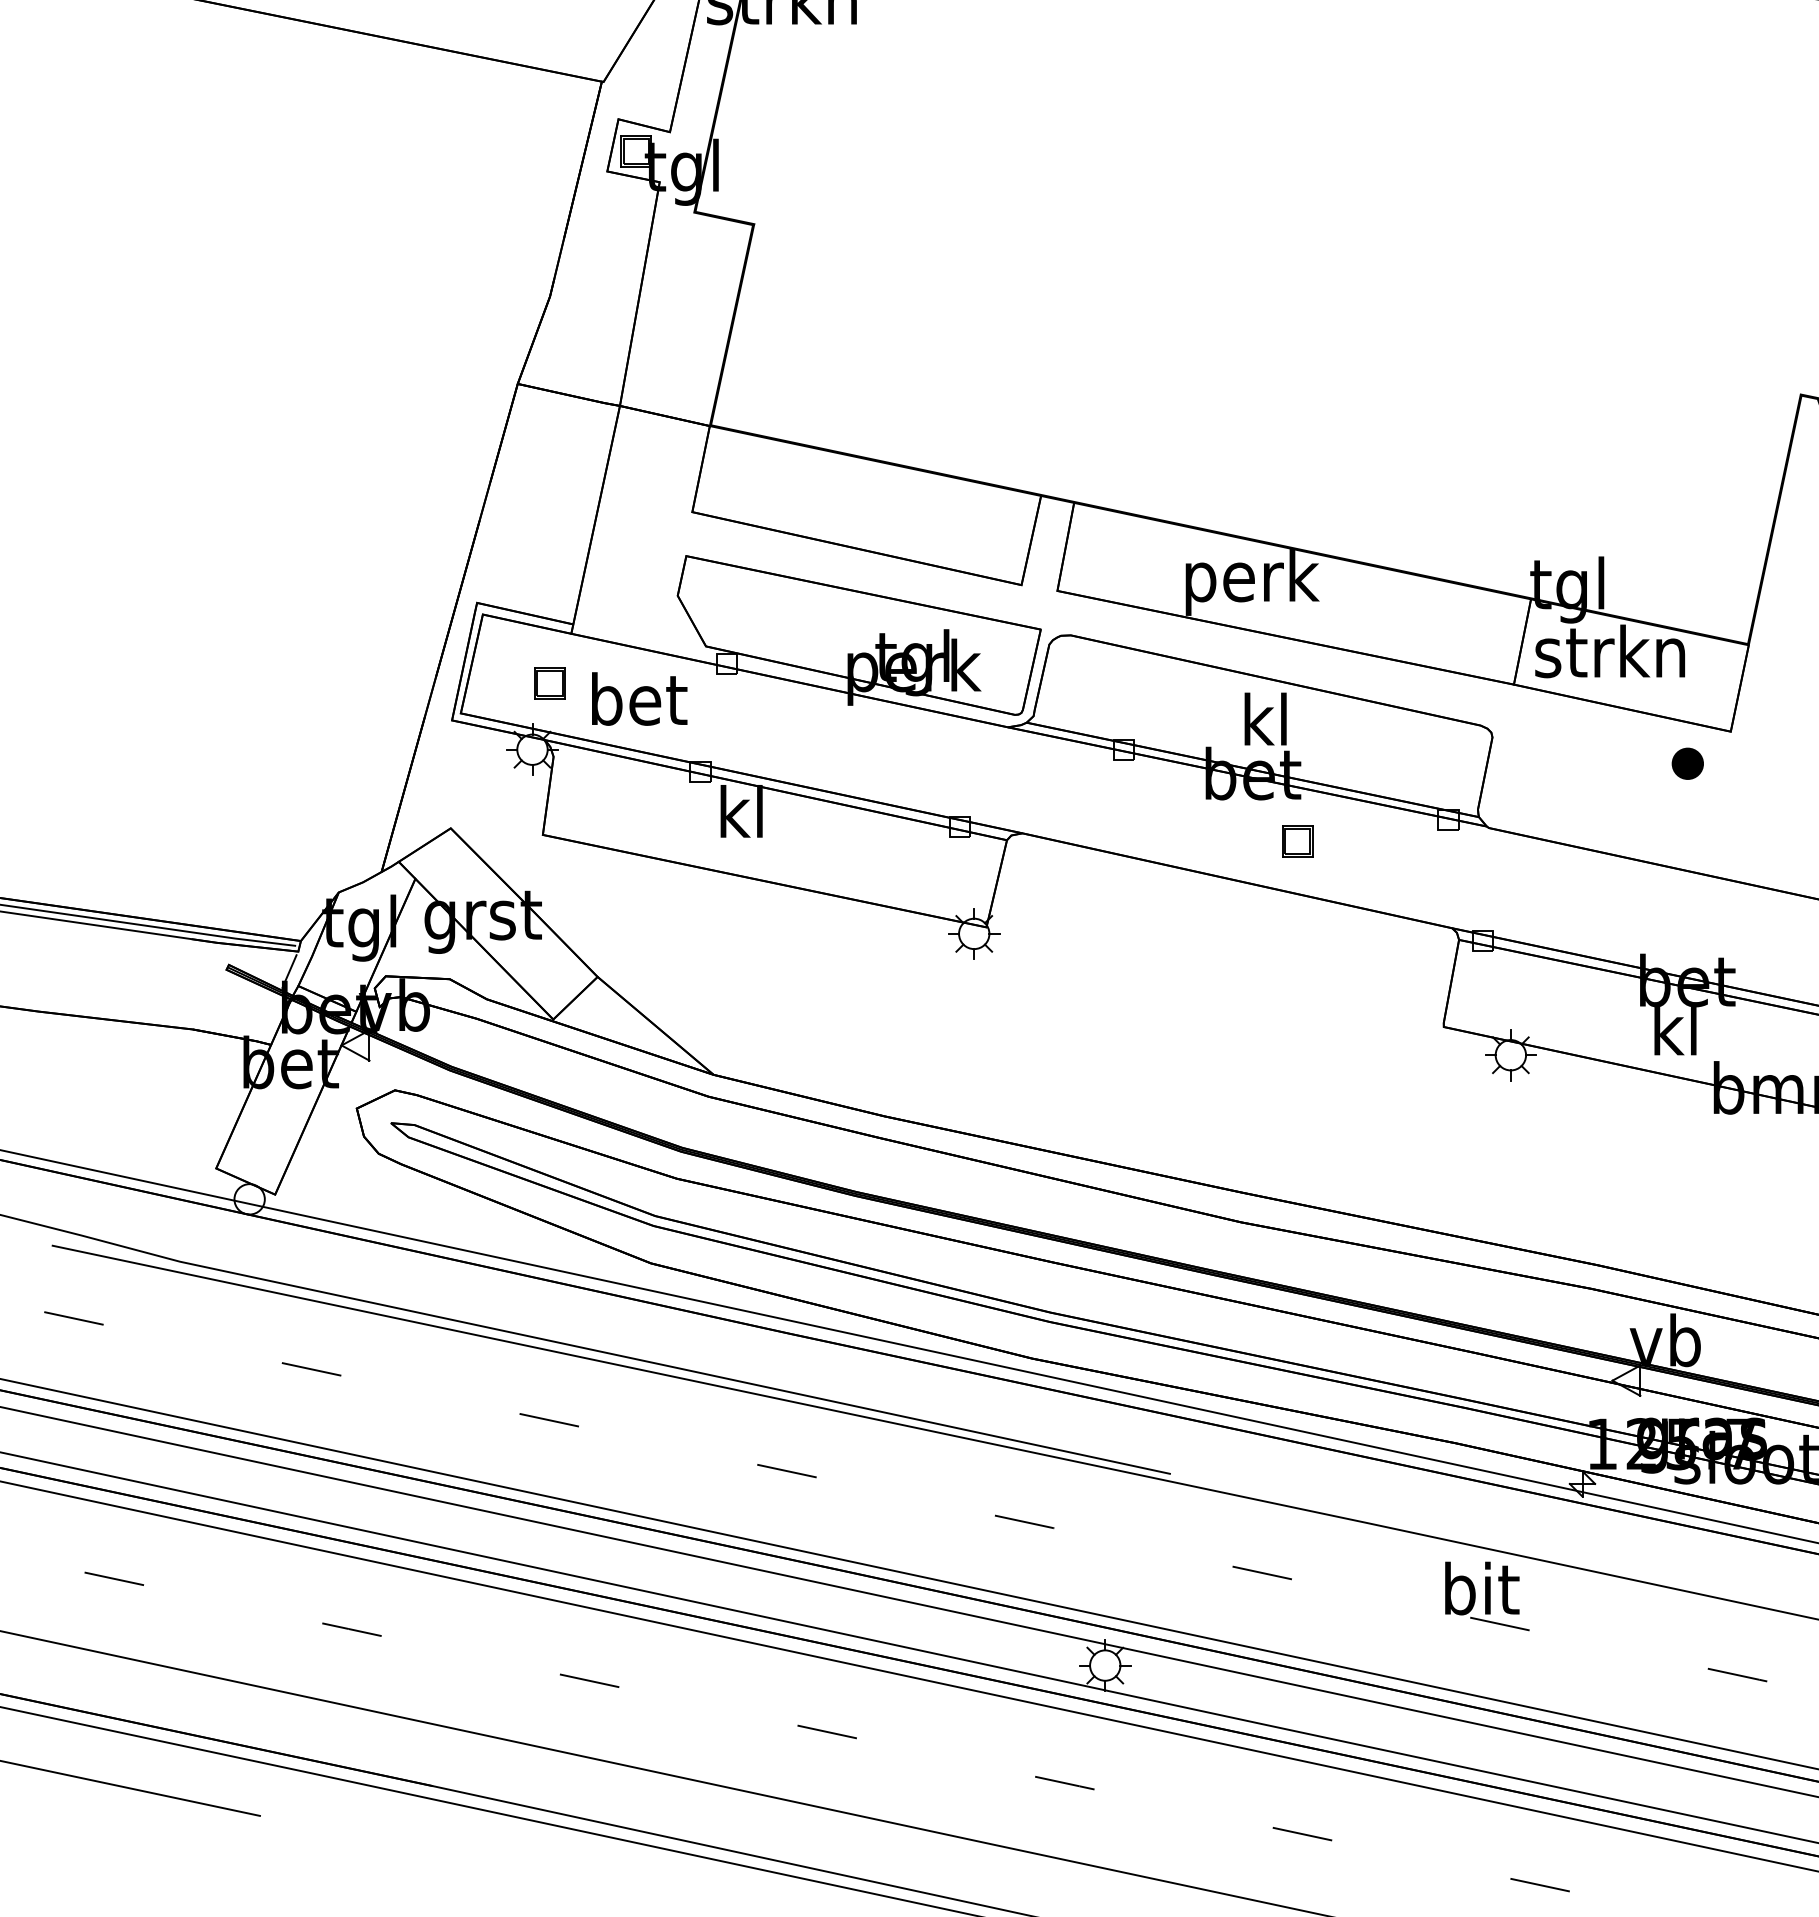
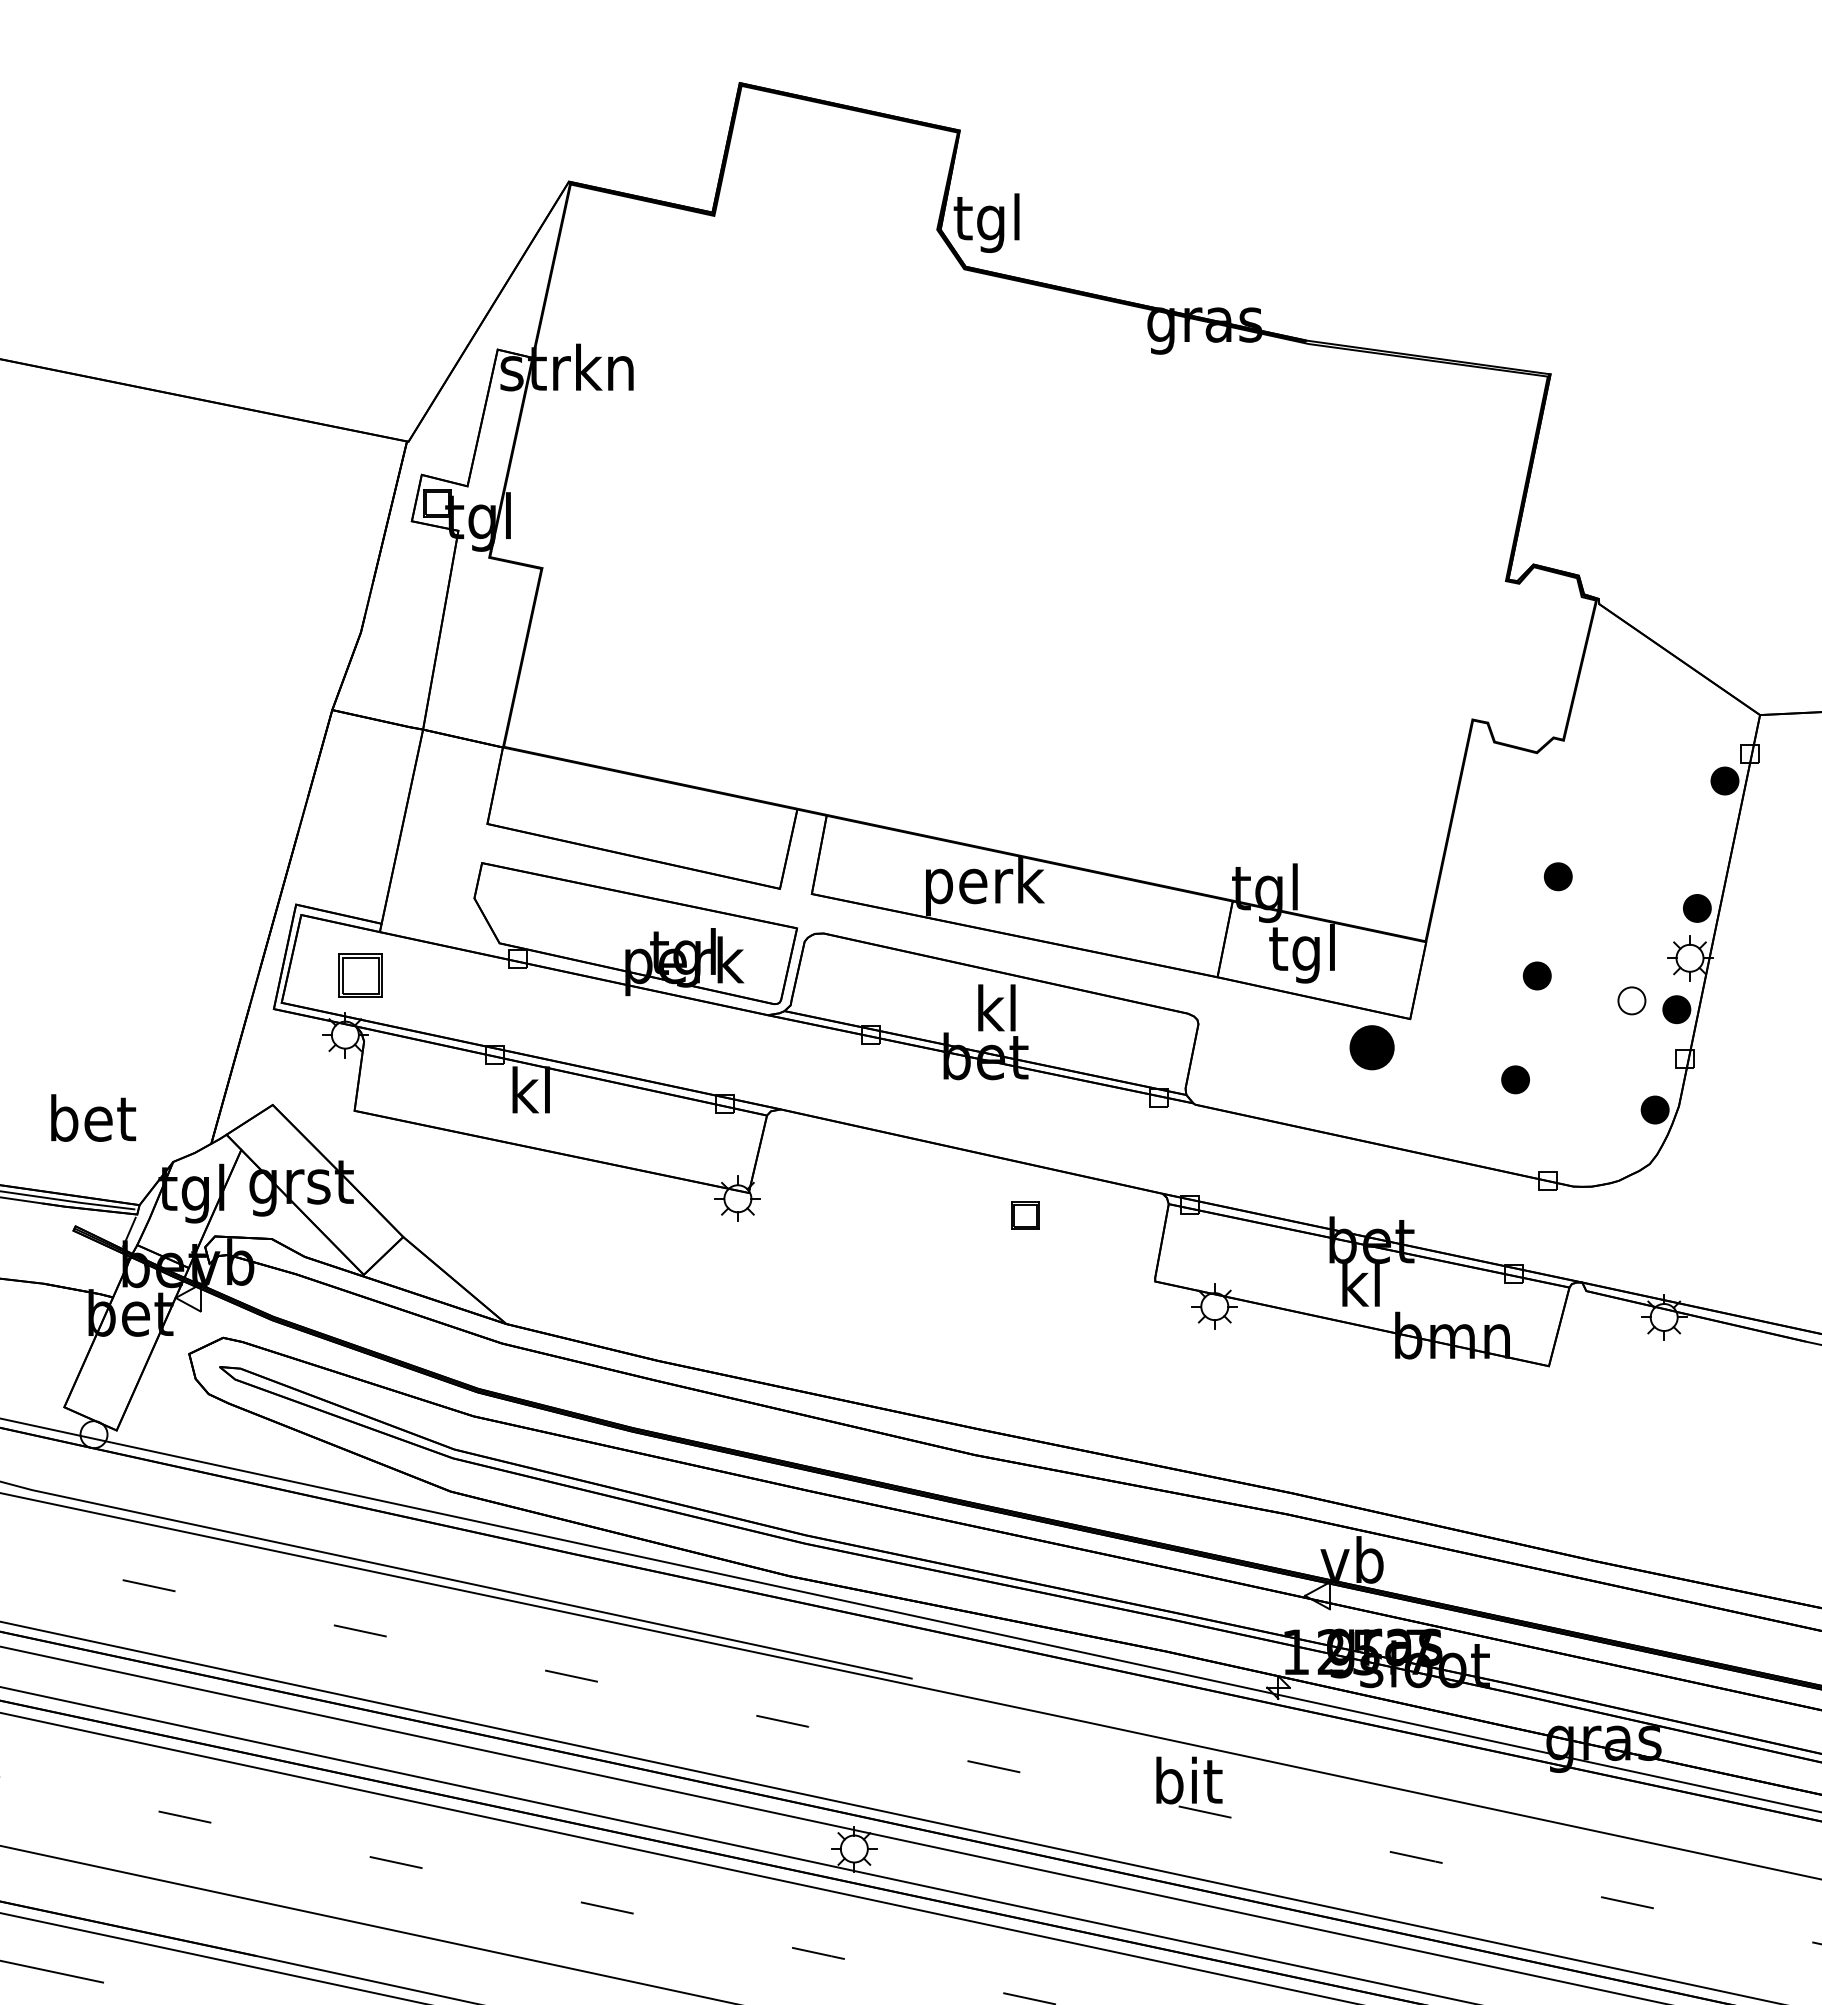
text: (1609, 657) -> (1302, 953), strkn -> tgl
part: (550, 683) -> (361, 976), size x1.6
text: (639, 698) -> (93, 1117), moved
part: (1687, 763) -> (1371, 1047), size x1.6
part: (1297, 841) -> (1025, 1215), moved

